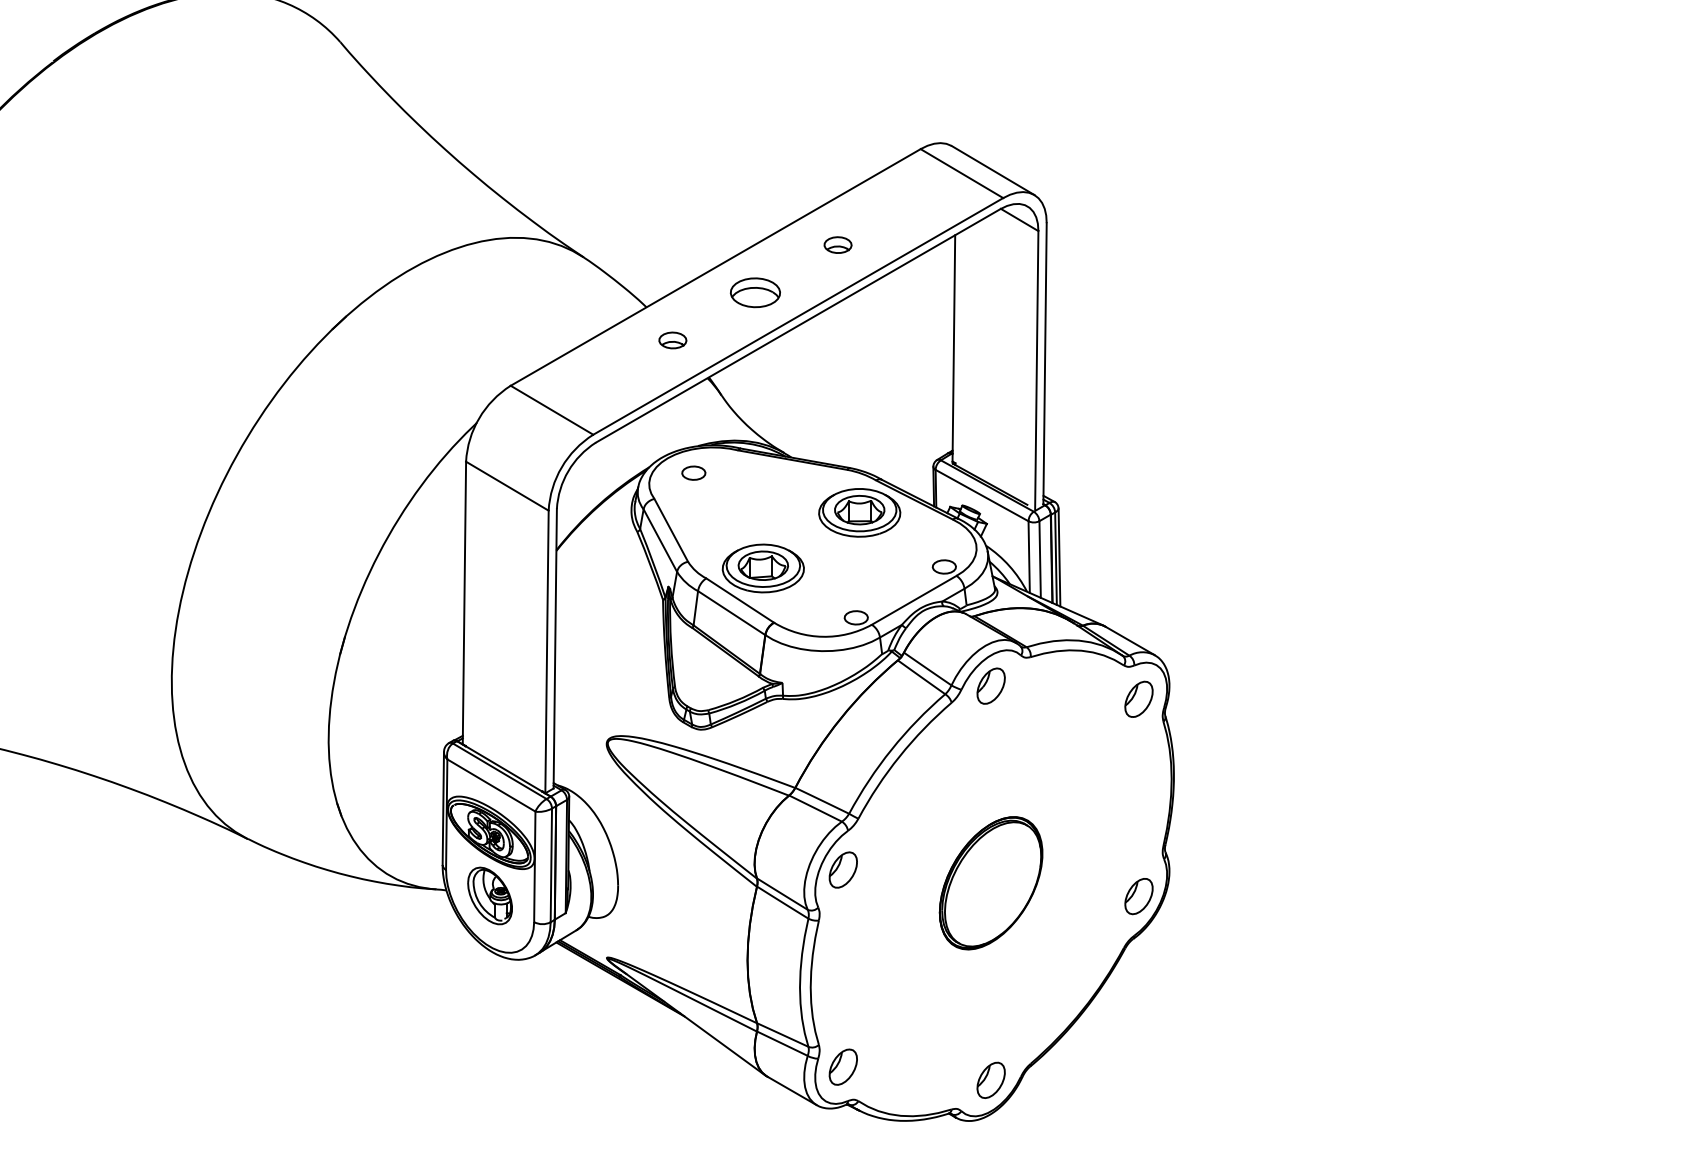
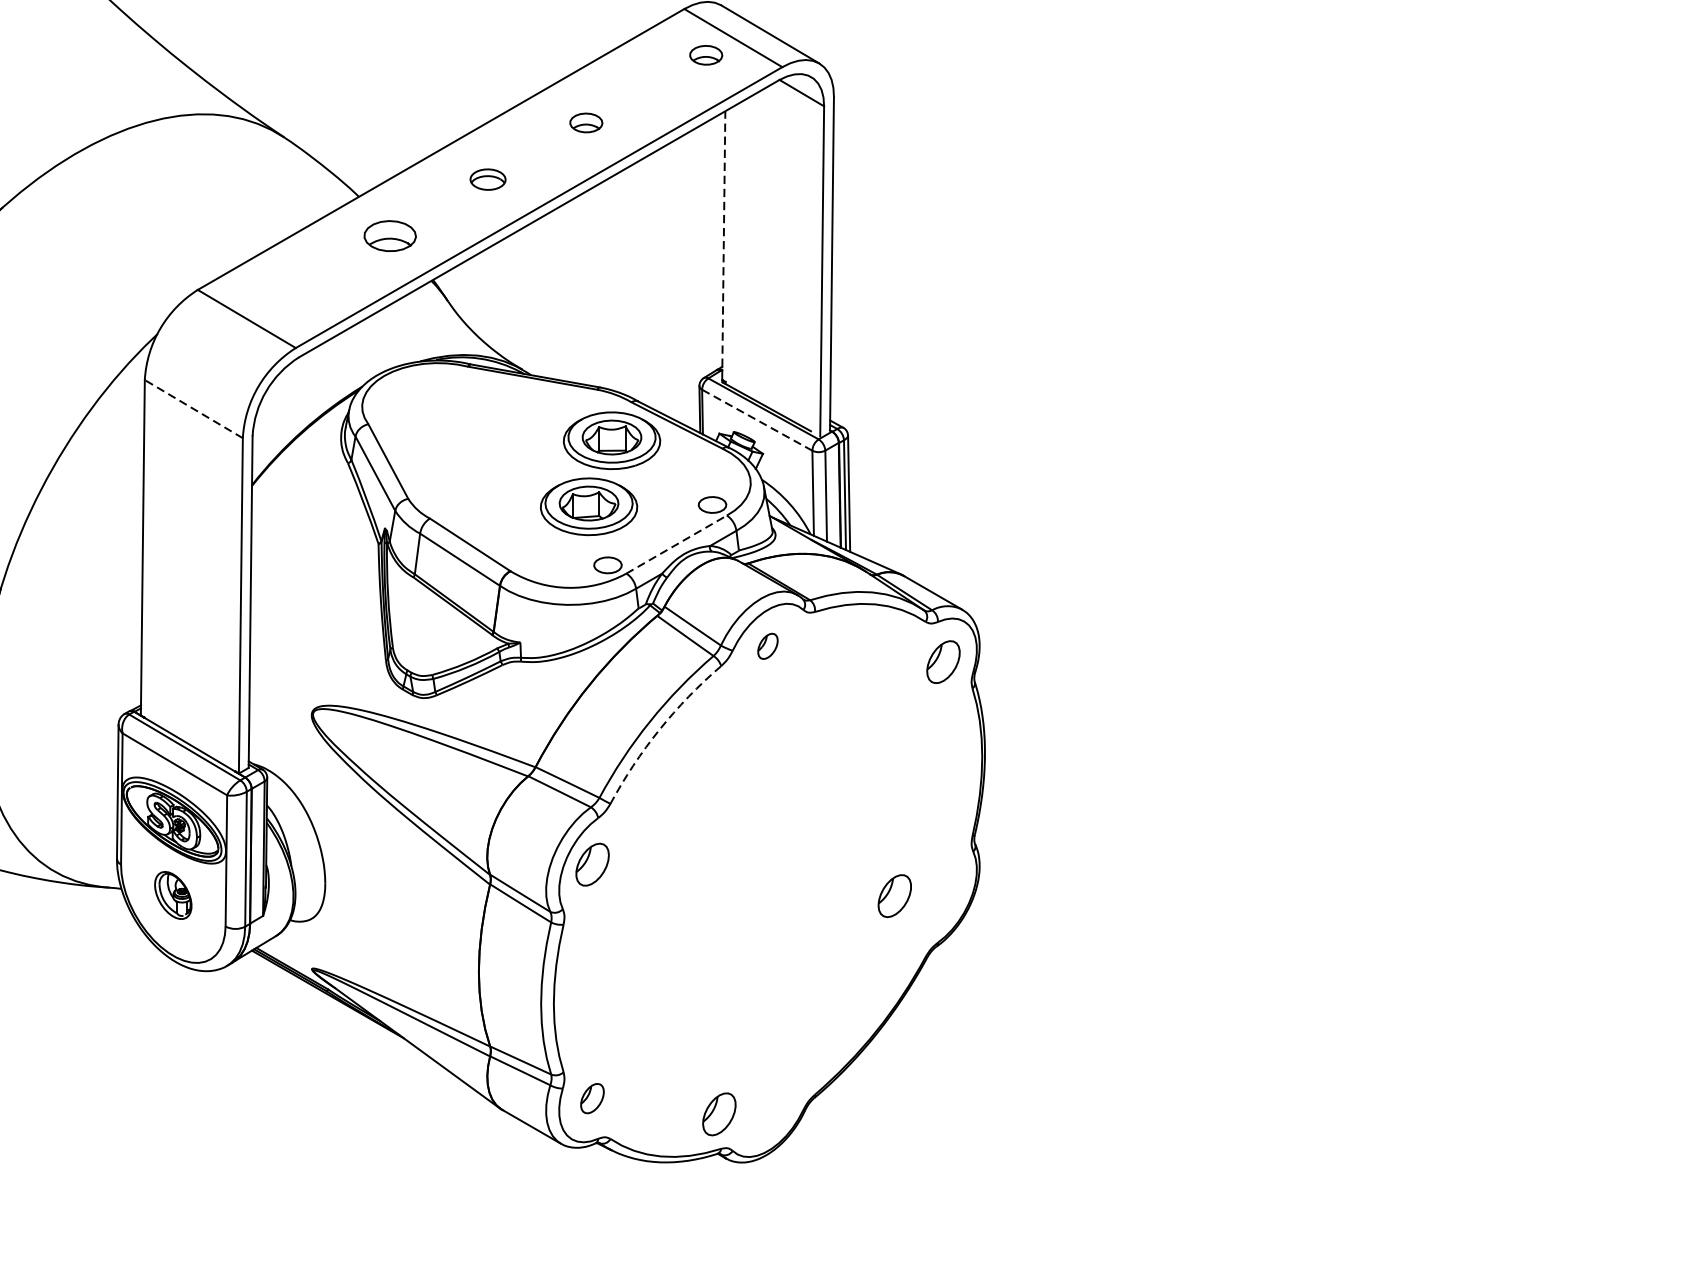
part: (938, 187) -> (705, 54), added
part: (754, 292) -> (487, 179), size x0.6
part: (672, 340) -> (389, 236), size x1.6
line: (953, 347) -> (723, 244), solid -> dashed
part: (693, 472) -> (414, 392), removed
line: (506, 485) -> (192, 408), solid -> dashed
line: (981, 495) -> (756, 420), solid -> dashed
part: (762, 568) -> (588, 506), moved
line: (914, 600) -> (677, 544), solid -> dashed
part: (990, 685) -> (767, 645), size x0.6
arc: (899, 756) -> (659, 729), solid -> dashed
part: (990, 883) -> (767, 880), removed
part: (489, 895) -> (172, 894), size x0.7
part: (1138, 896) -> (894, 896), moved
part: (842, 1066) -> (591, 1097), size x0.7
part: (990, 1079) -> (718, 1113), moved

